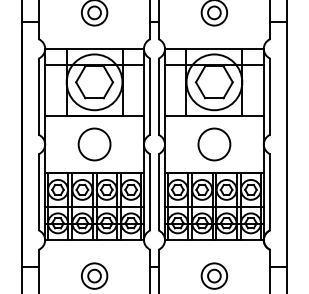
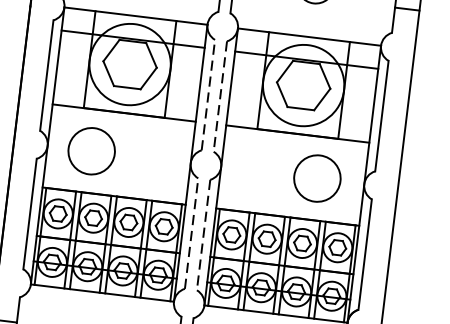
line: (150, 96) -> (208, 94), solid -> dashed
line: (158, 97) -> (220, 97), solid -> dashed
circle: (94, 144) -> (91, 151), moved
circle: (214, 144) -> (317, 178), moved
line: (150, 191) -> (191, 232), solid -> dashed
line: (158, 192) -> (203, 235), solid -> dashed

